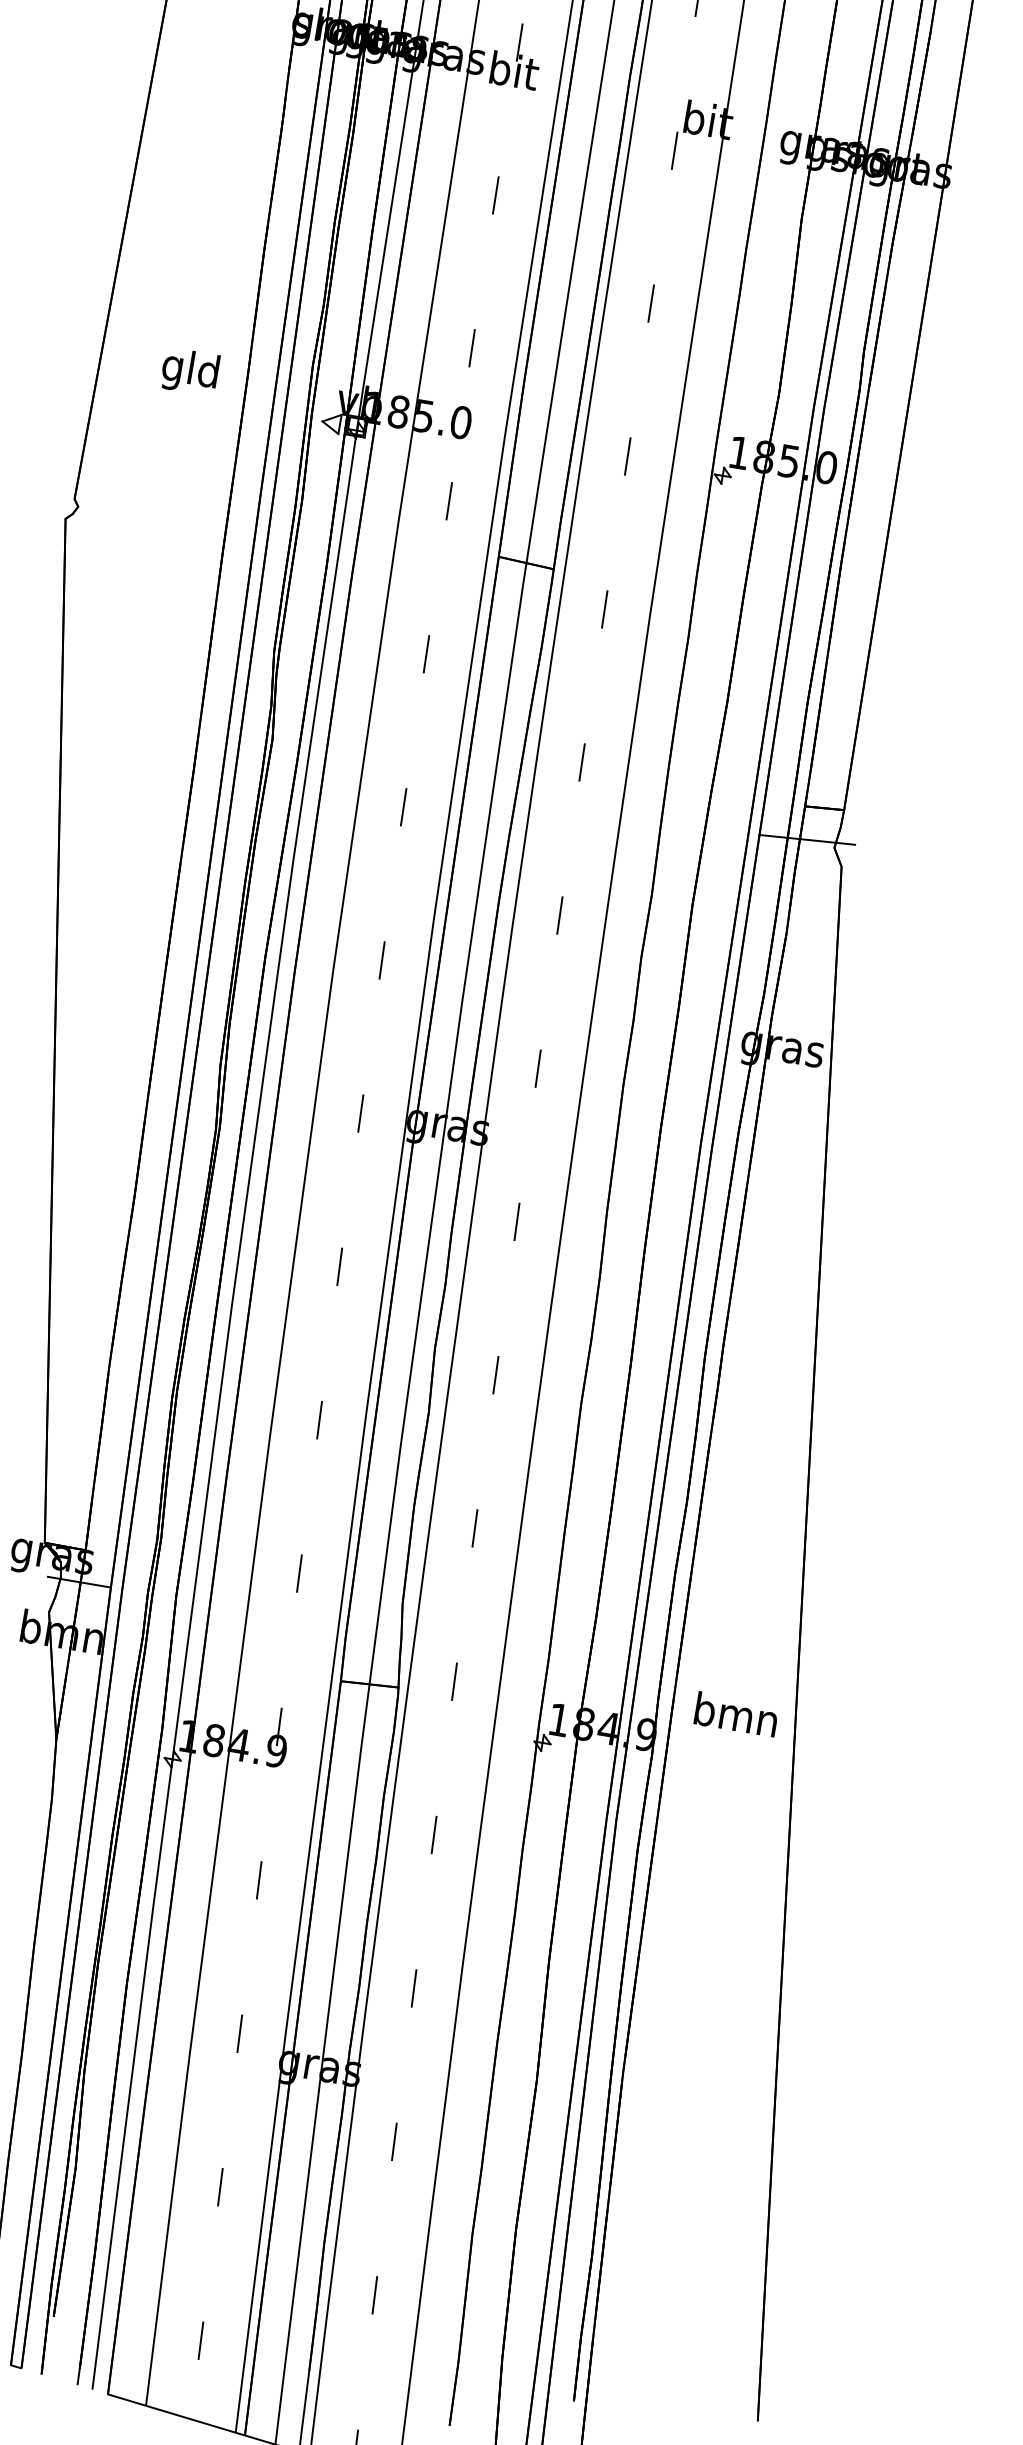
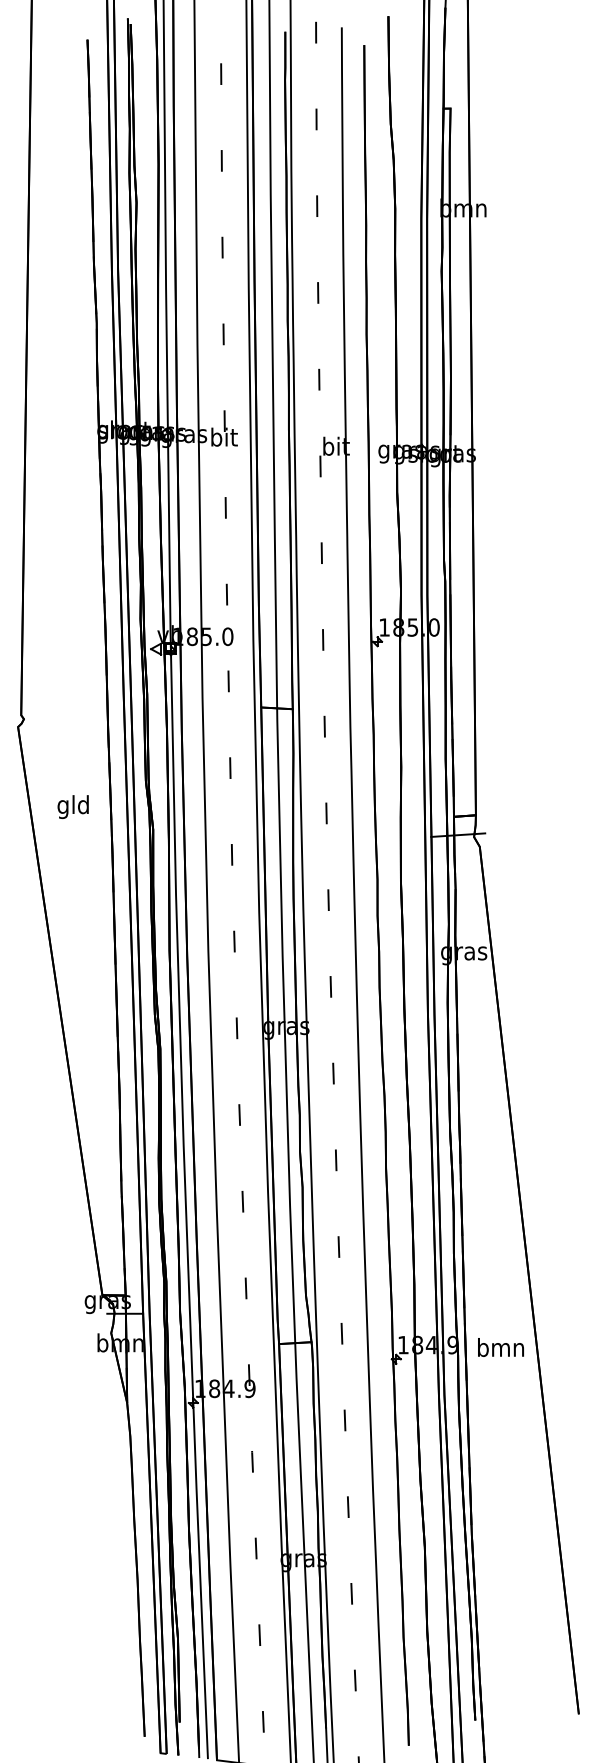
text: (189, 370) -> (72, 806), moved
text: (735, 1714) -> (500, 1347), moved

